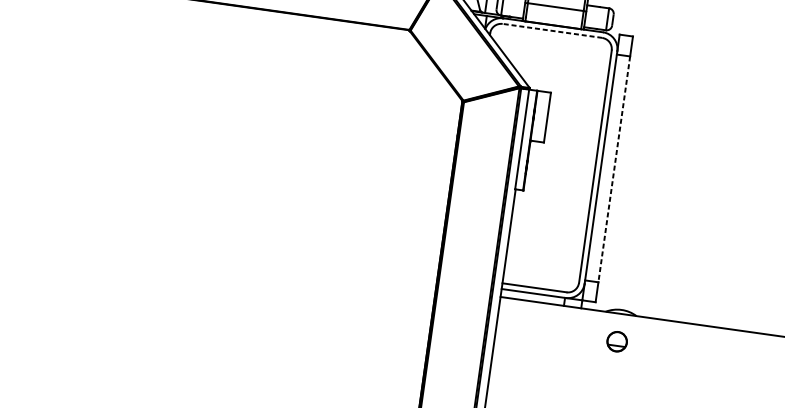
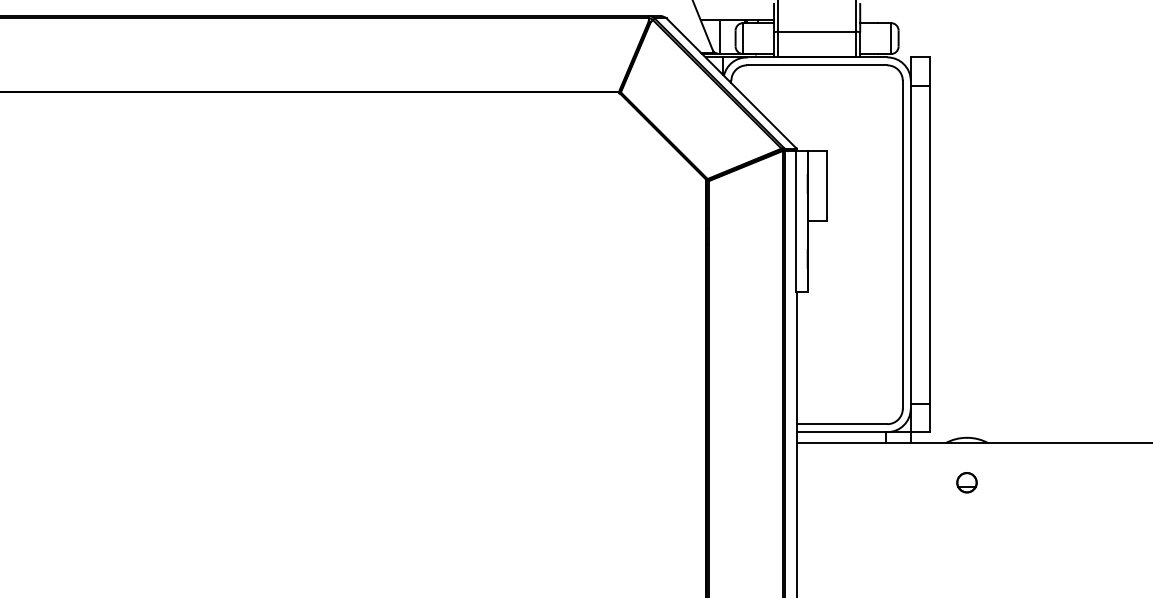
line: (552, 30) -> (816, 65), dashed -> solid
line: (614, 169) -> (929, 245), dashed -> solid
part: (616, 341) -> (966, 482), size x0.71

